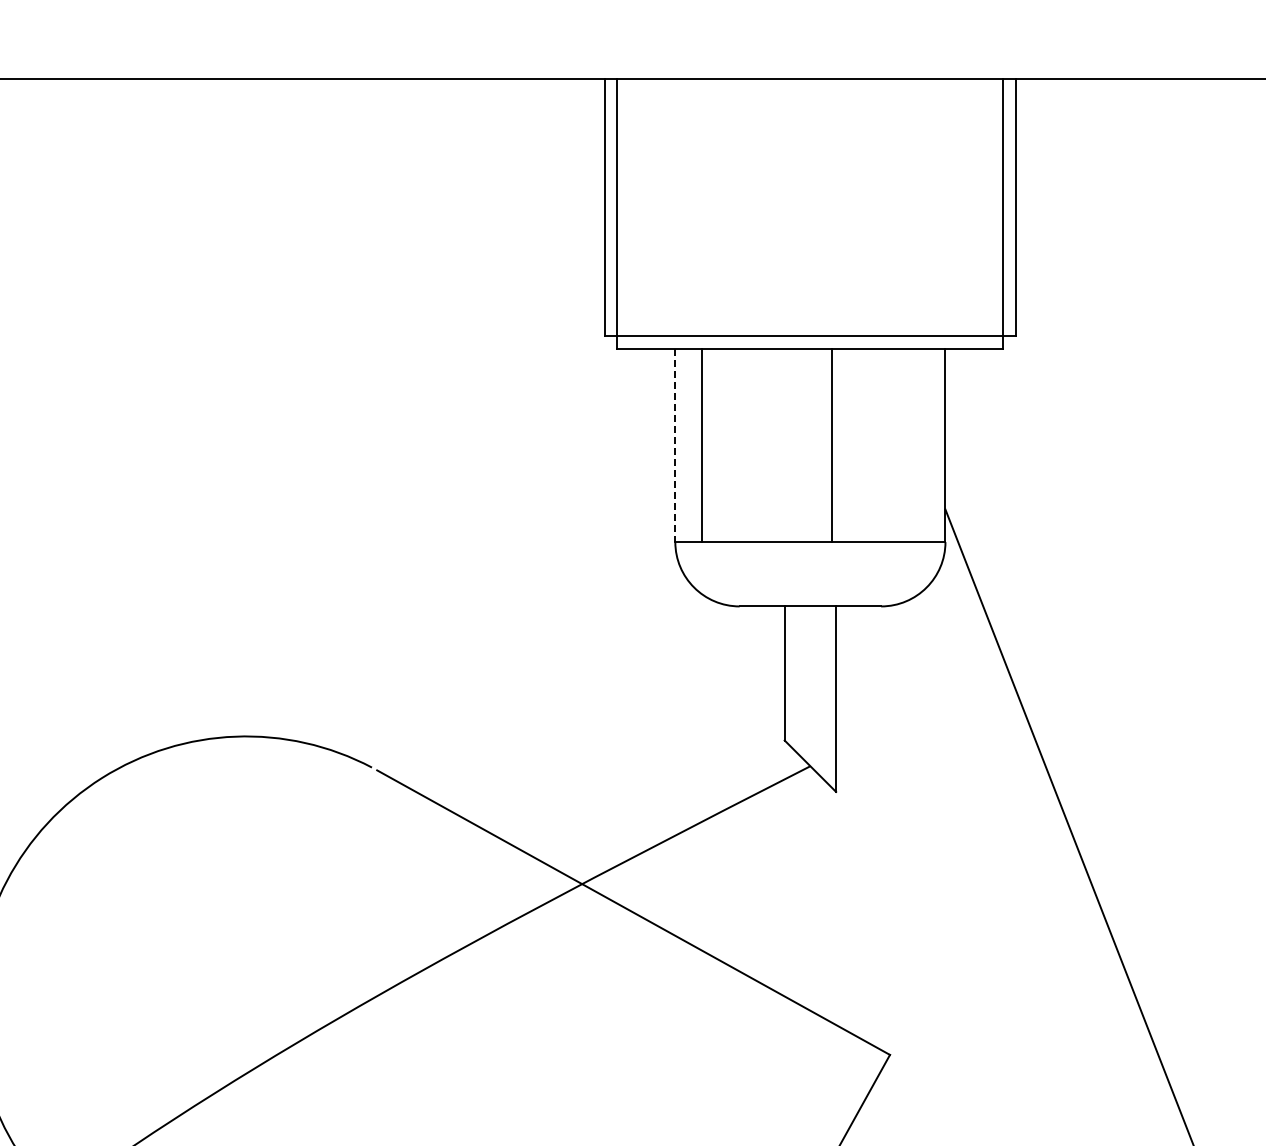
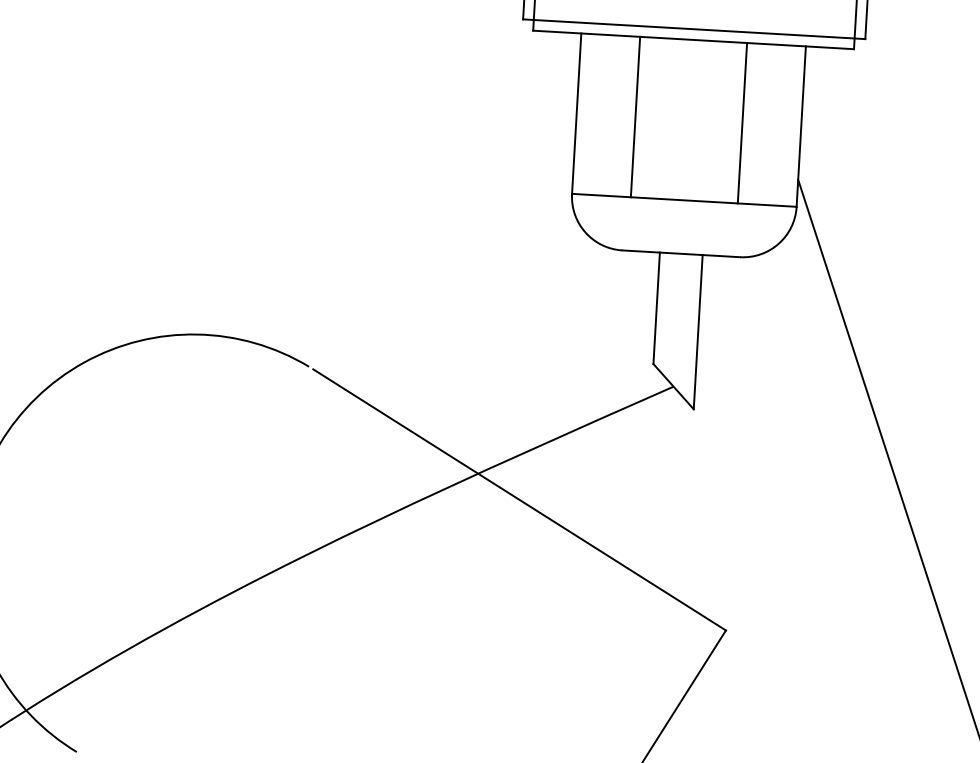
line: (702, 445) -> (635, 116), moved
line: (831, 445) -> (742, 123), moved
line: (675, 446) -> (576, 114), dashed -> solid

